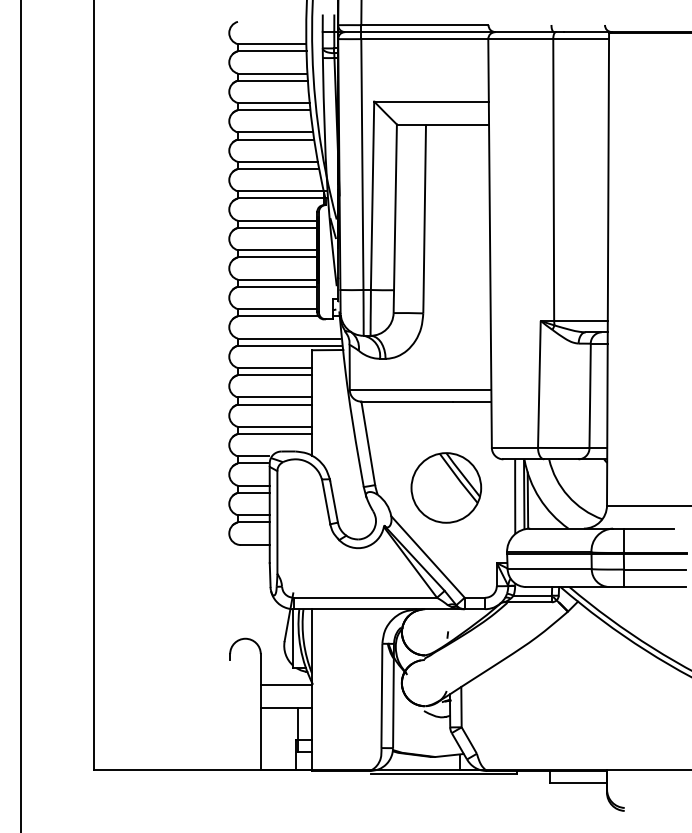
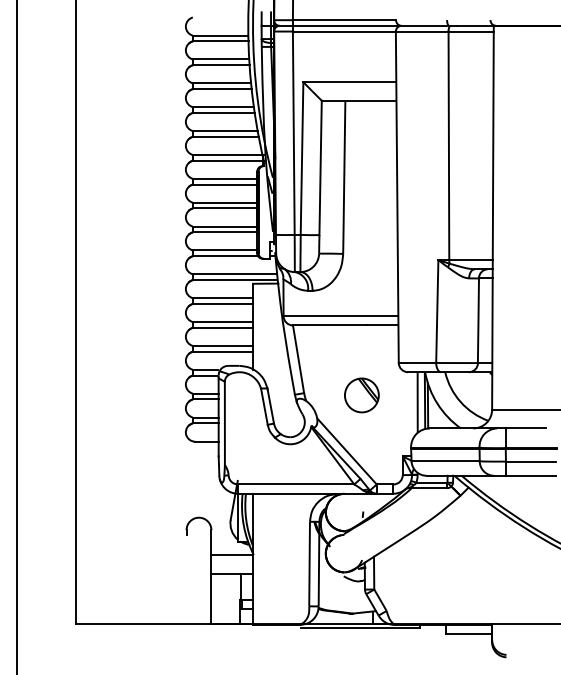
part: (446, 487) -> (361, 395), size x0.6

